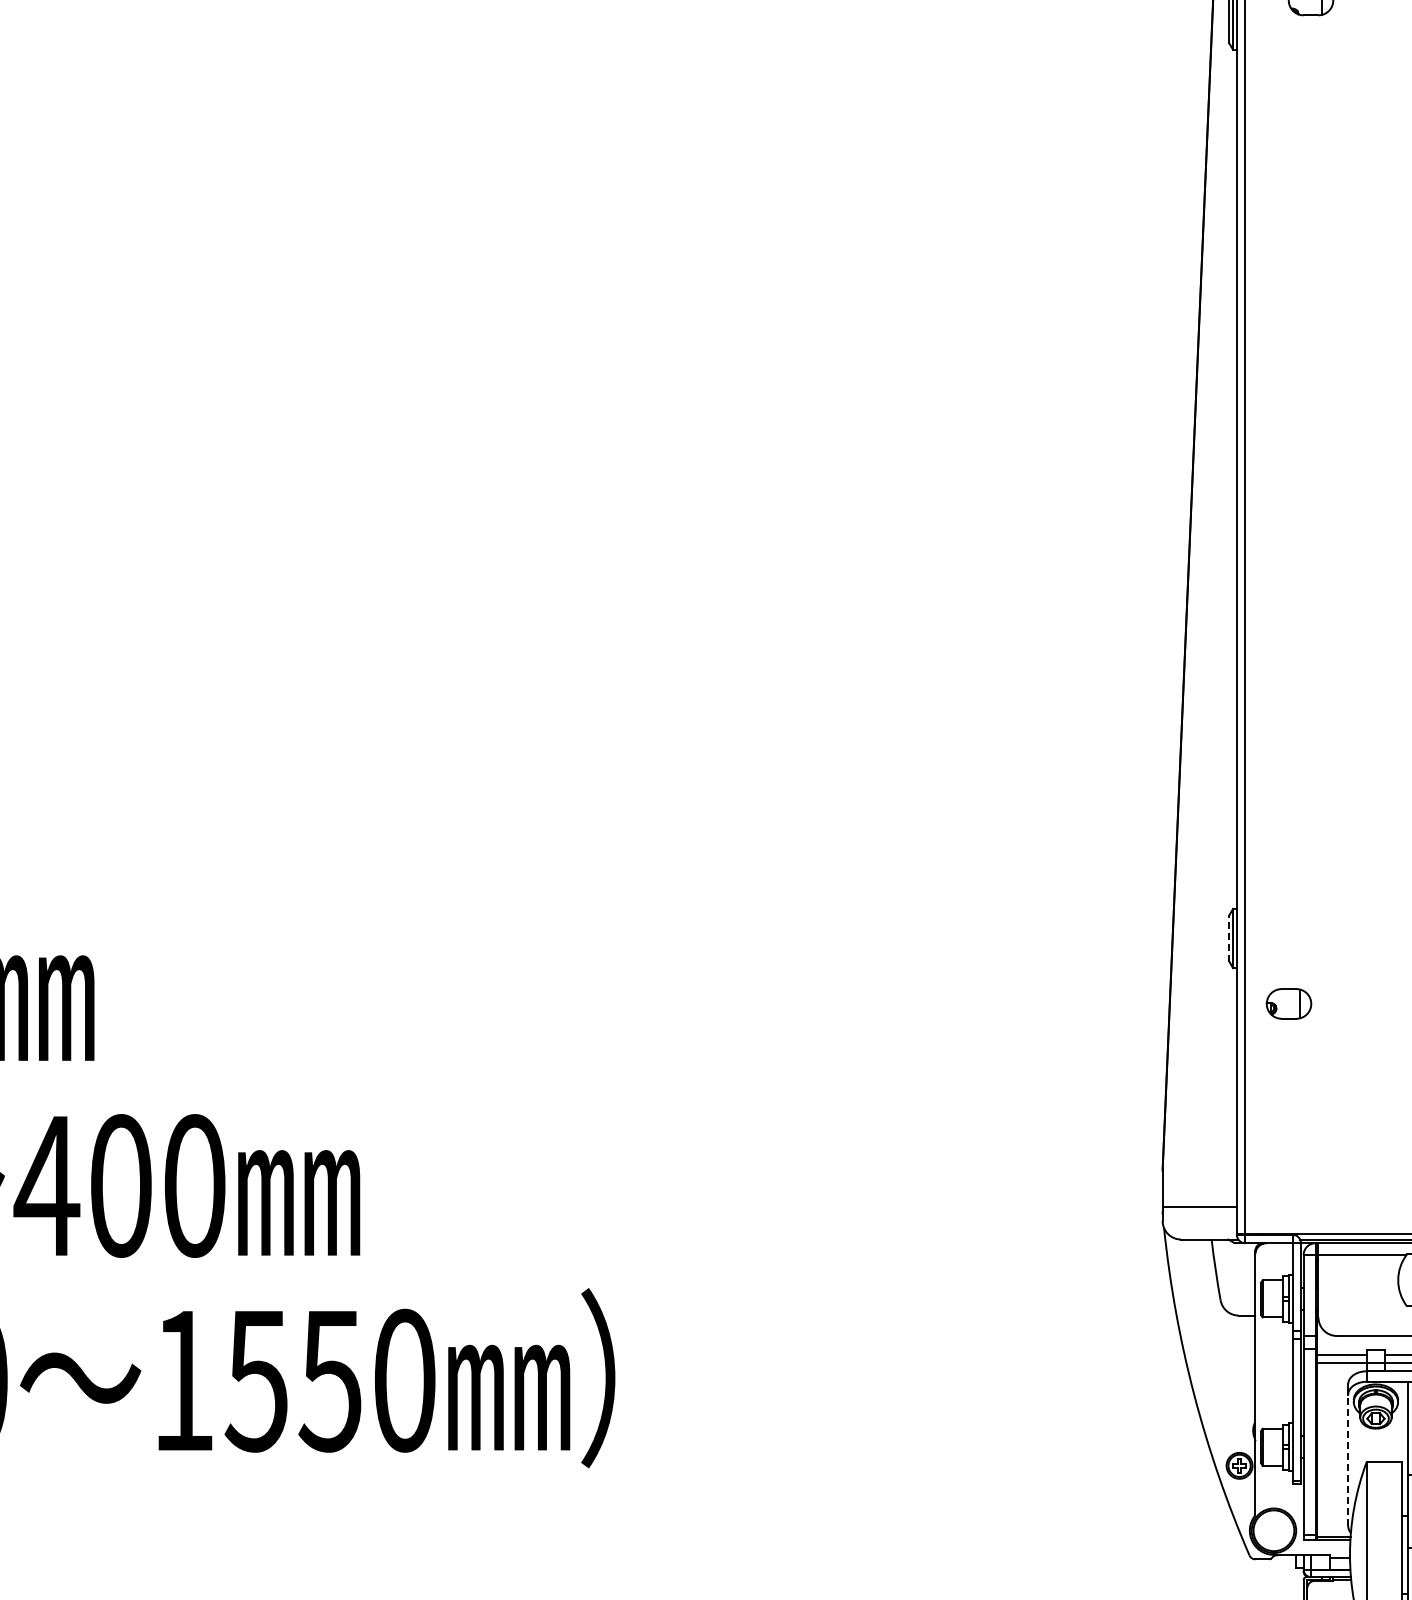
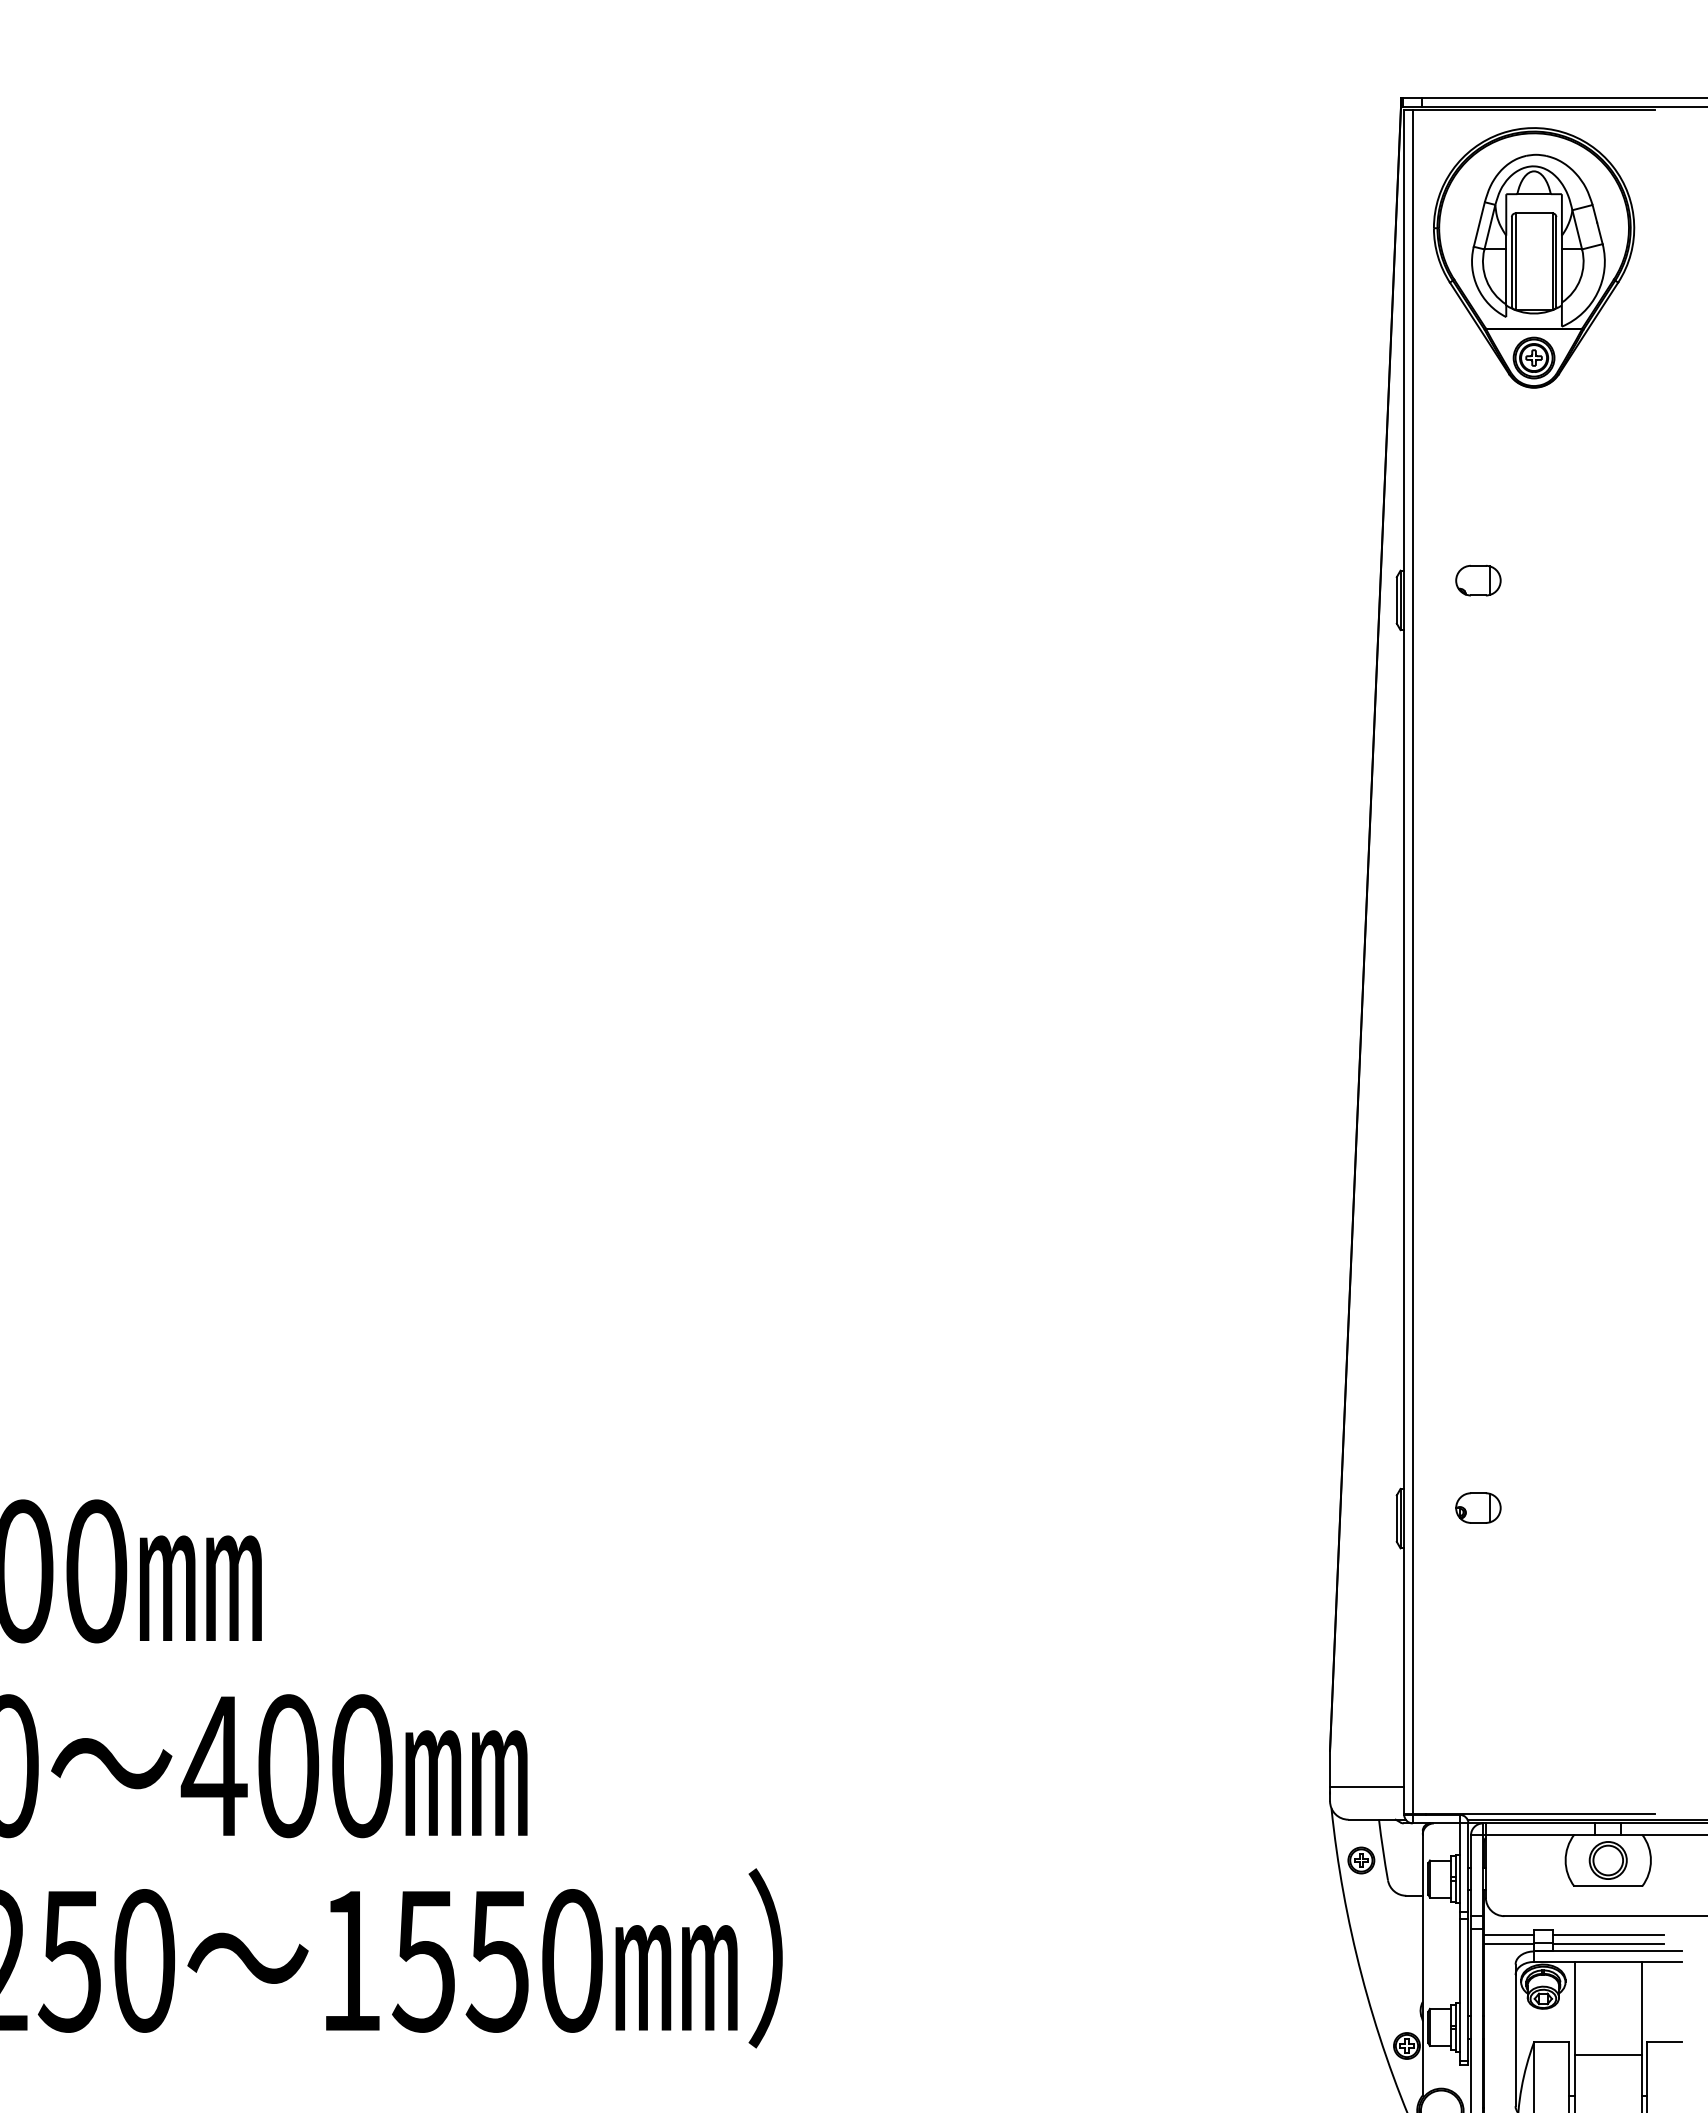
line: (1229, 938) -> (1396, 1518), dashed -> solid
part: (1289, 1003) -> (1478, 1507), moved
part: (1194, 1280) -> (1361, 1860), added
line: (1348, 1460) -> (1515, 2040), dashed -> solid

